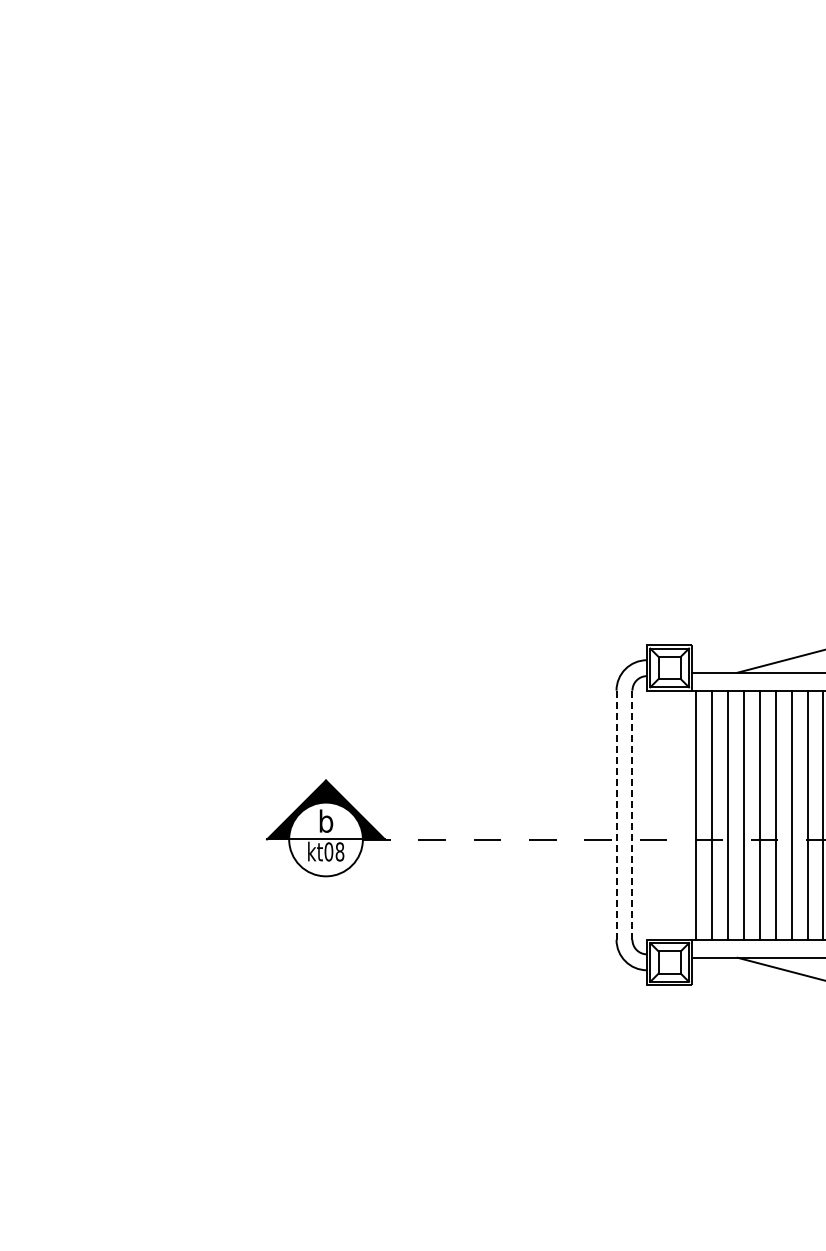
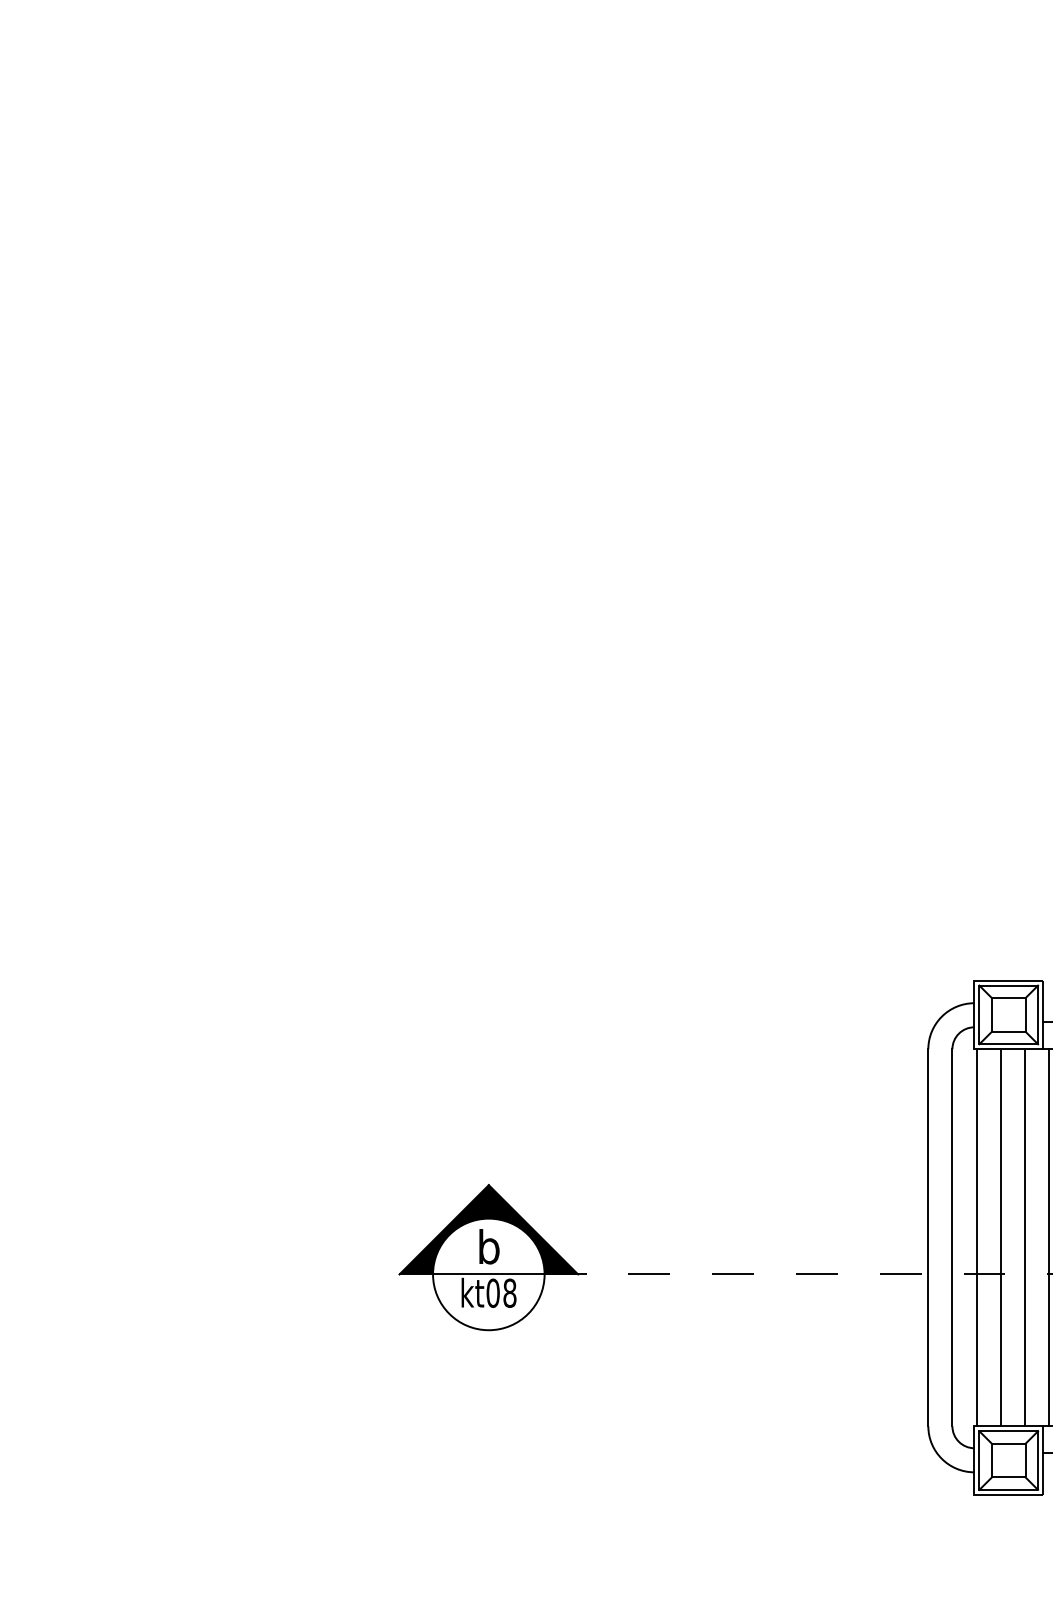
line: (648, 814) -> (976, 1236), added
line: (664, 814) -> (1000, 1236), added
line: (680, 814) -> (1025, 1236), added
line: (616, 815) -> (928, 1238), dashed -> solid
line: (632, 815) -> (952, 1238), dashed -> solid

